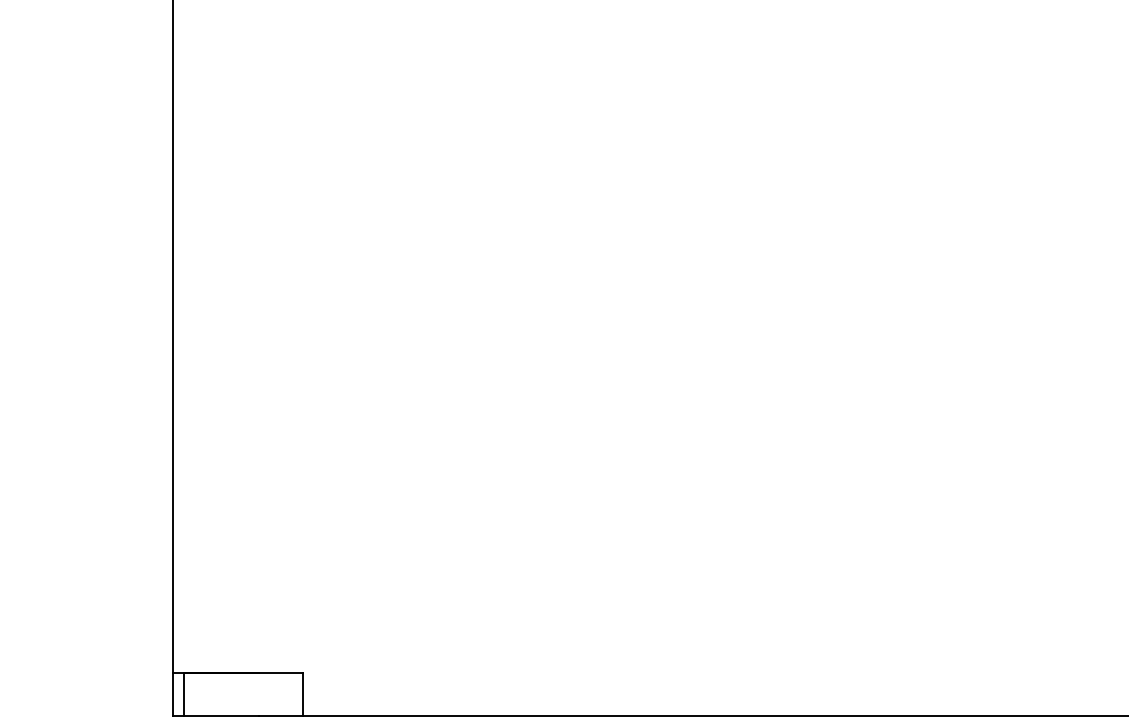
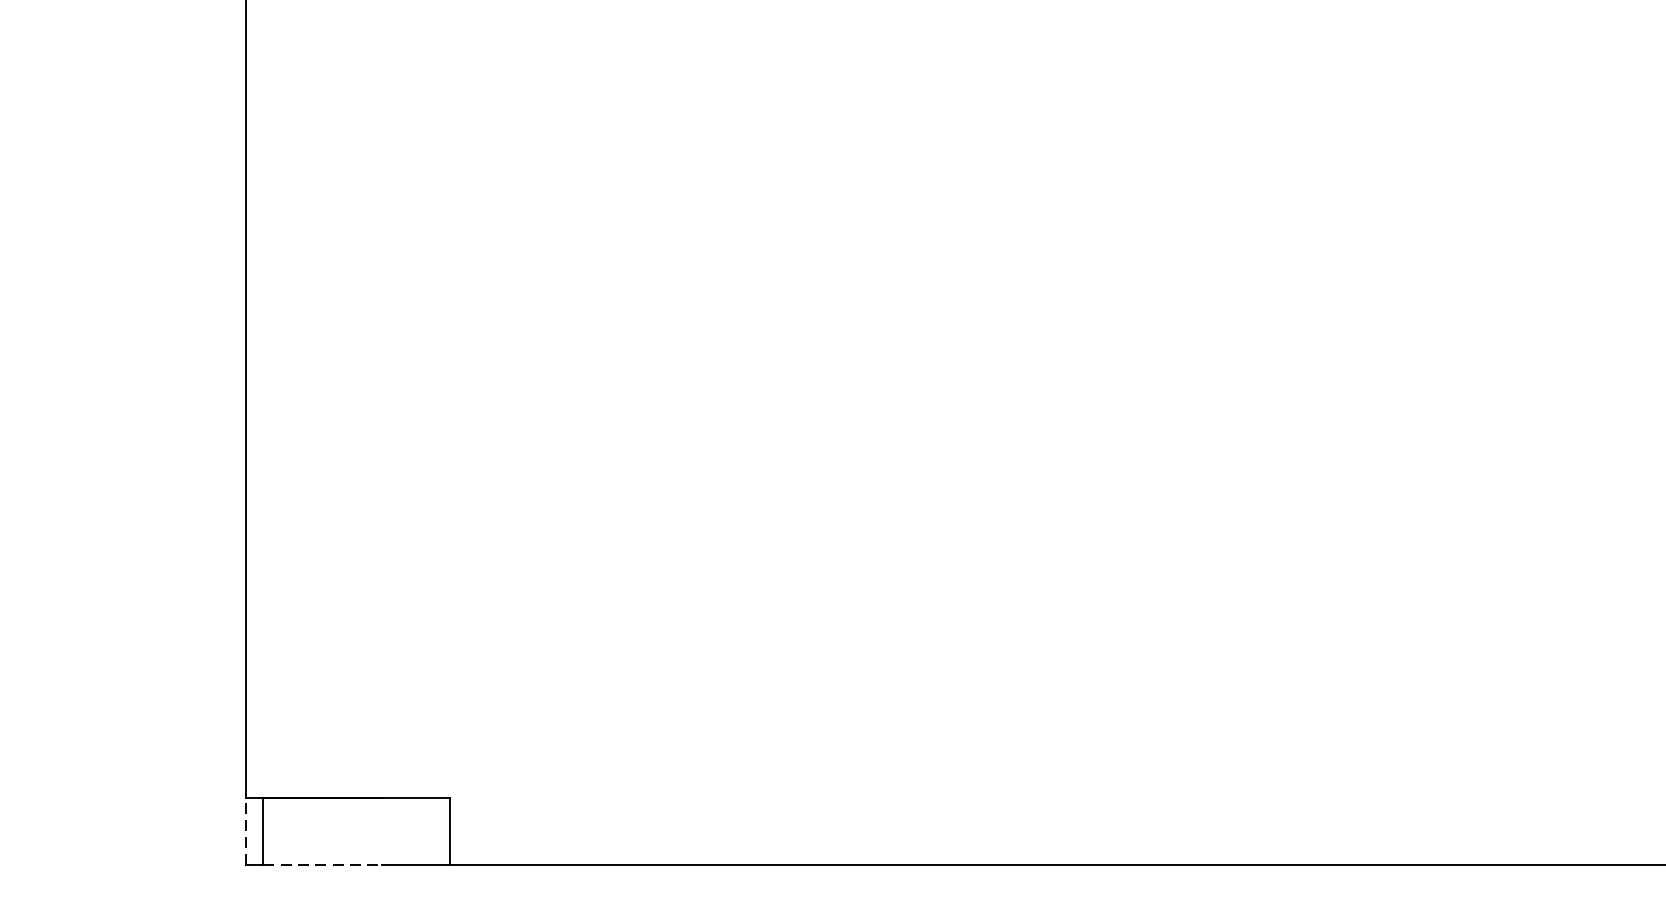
line: (173, 694) -> (247, 831), solid -> dashed
line: (221, 715) -> (322, 864), solid -> dashed

